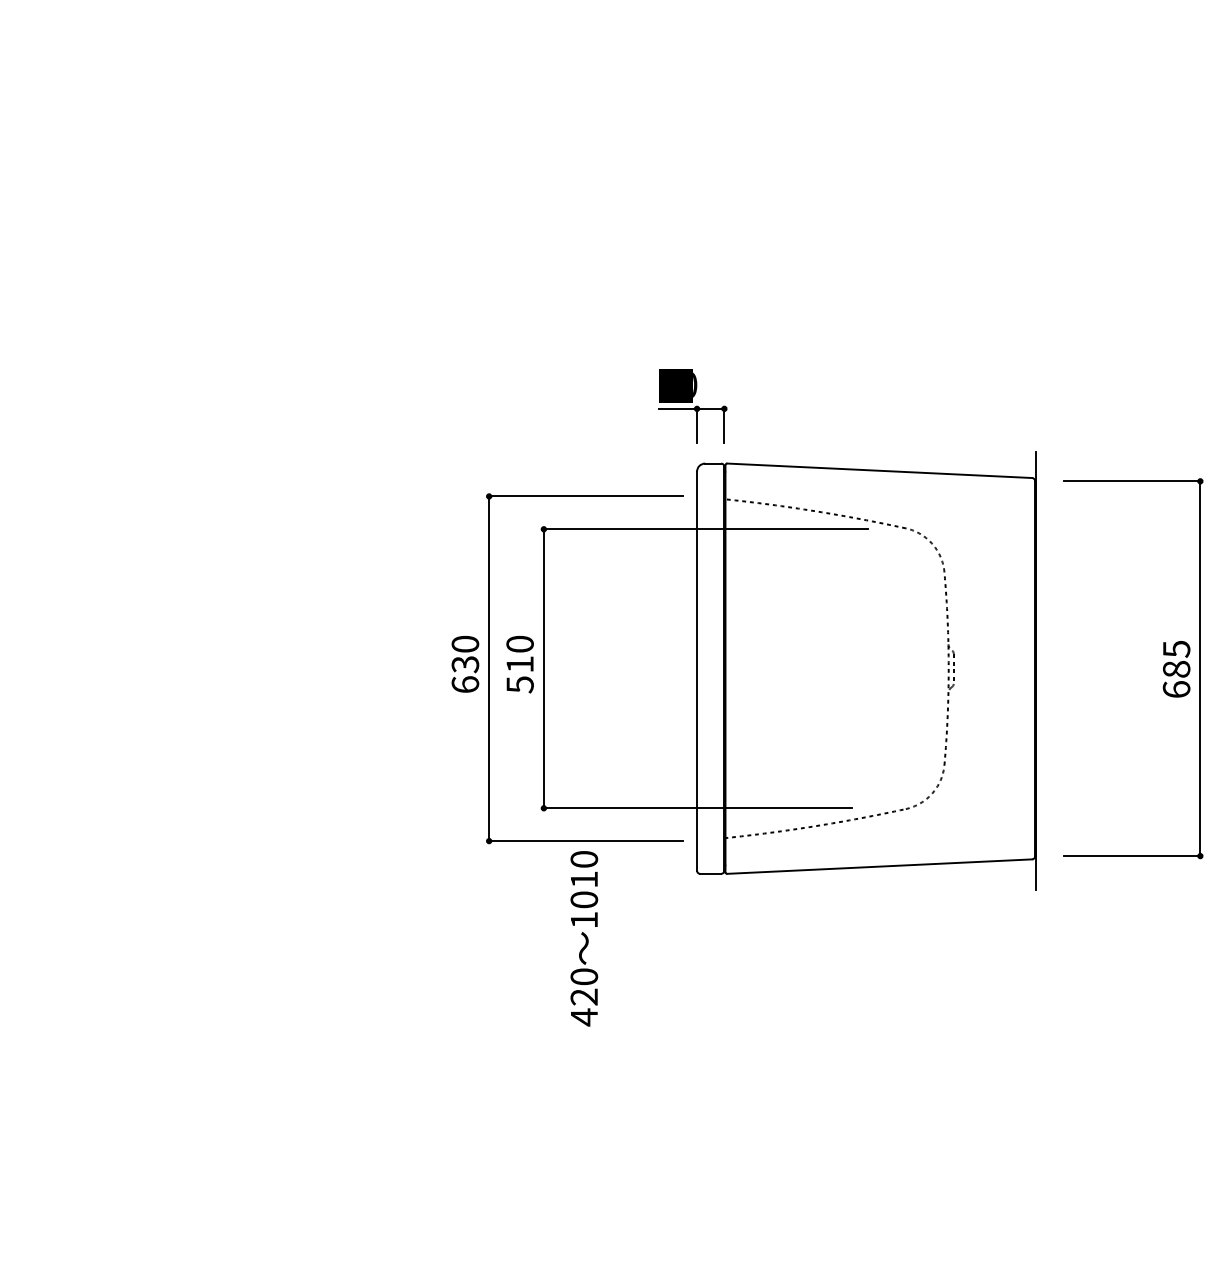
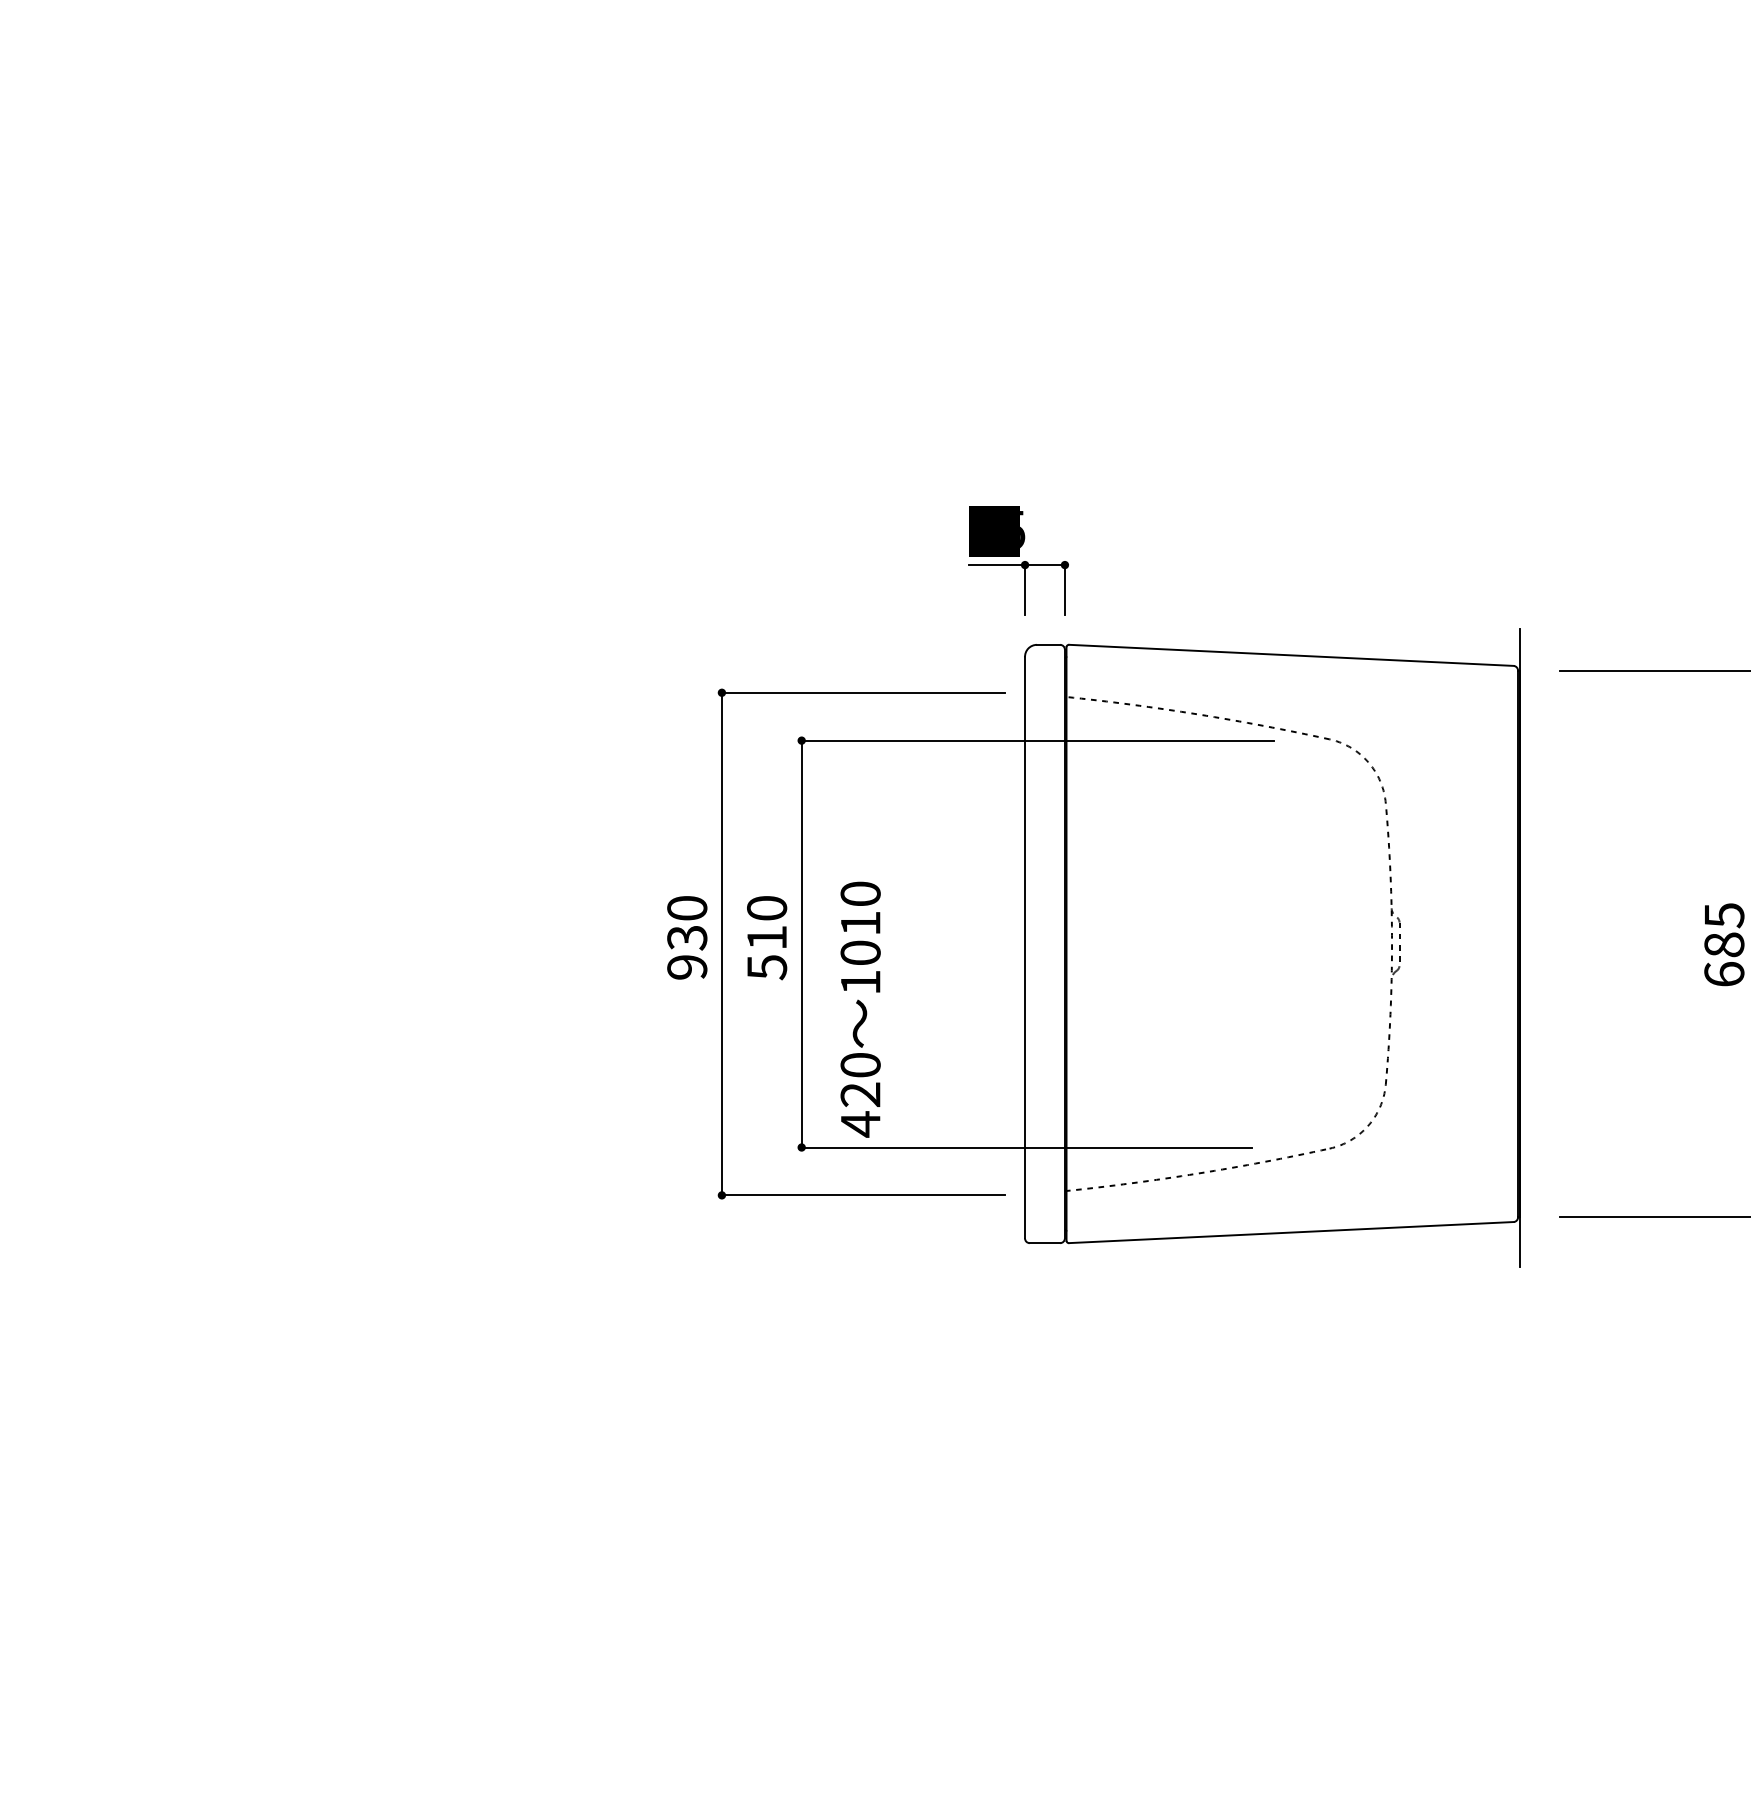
text: (695, 383) -> (1022, 528), 50 -> 35
text: (465, 684) -> (687, 966), 630 -> 930
text: (584, 938) -> (860, 1009), moved

